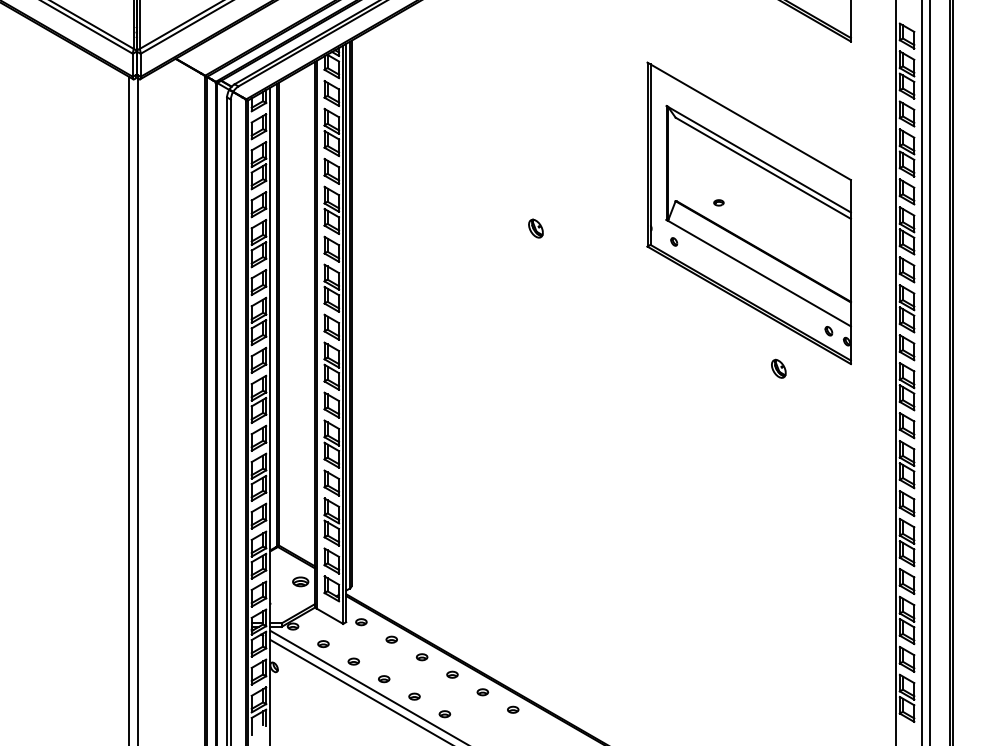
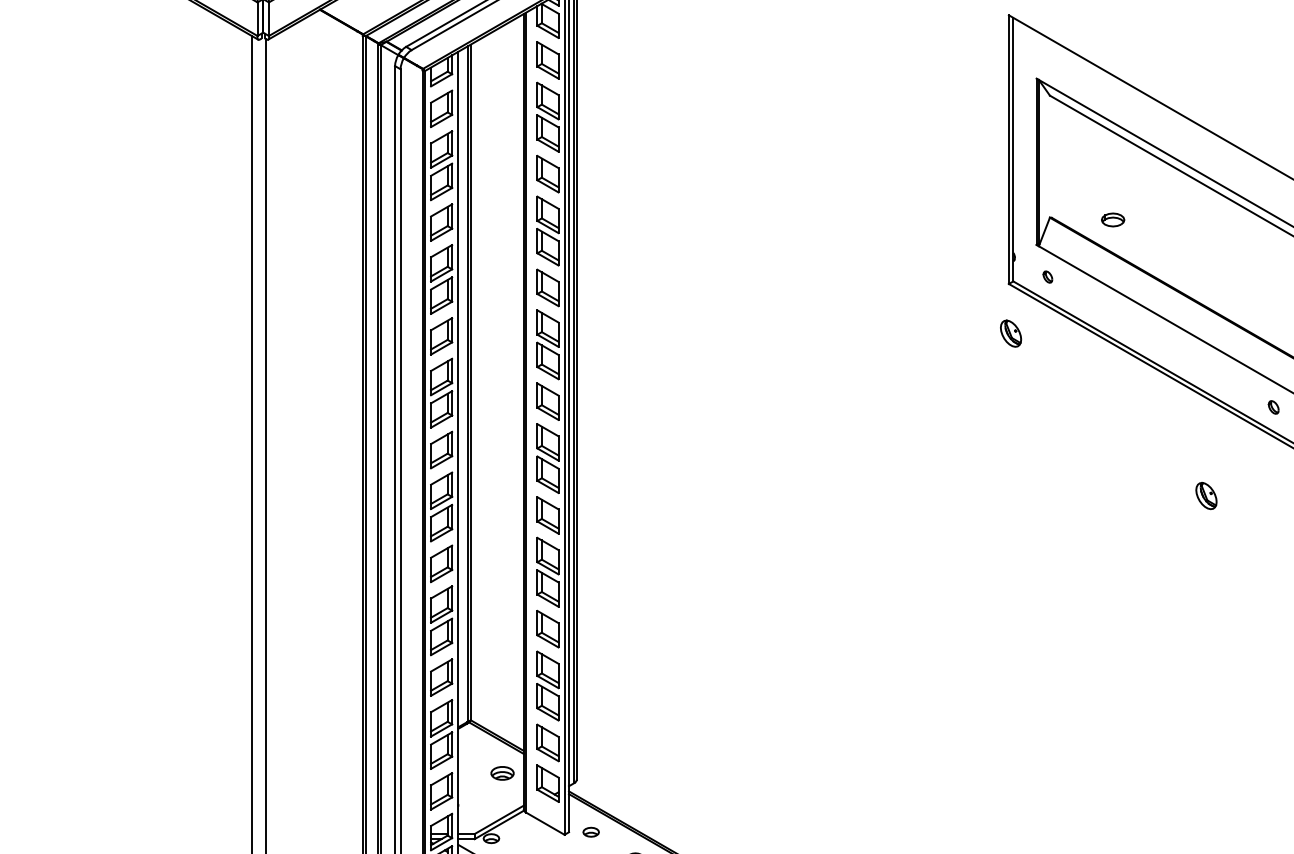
part: (718, 202) -> (1112, 219), size x1.6
part: (535, 228) -> (1010, 333), moved
part: (778, 368) -> (1205, 495), moved

